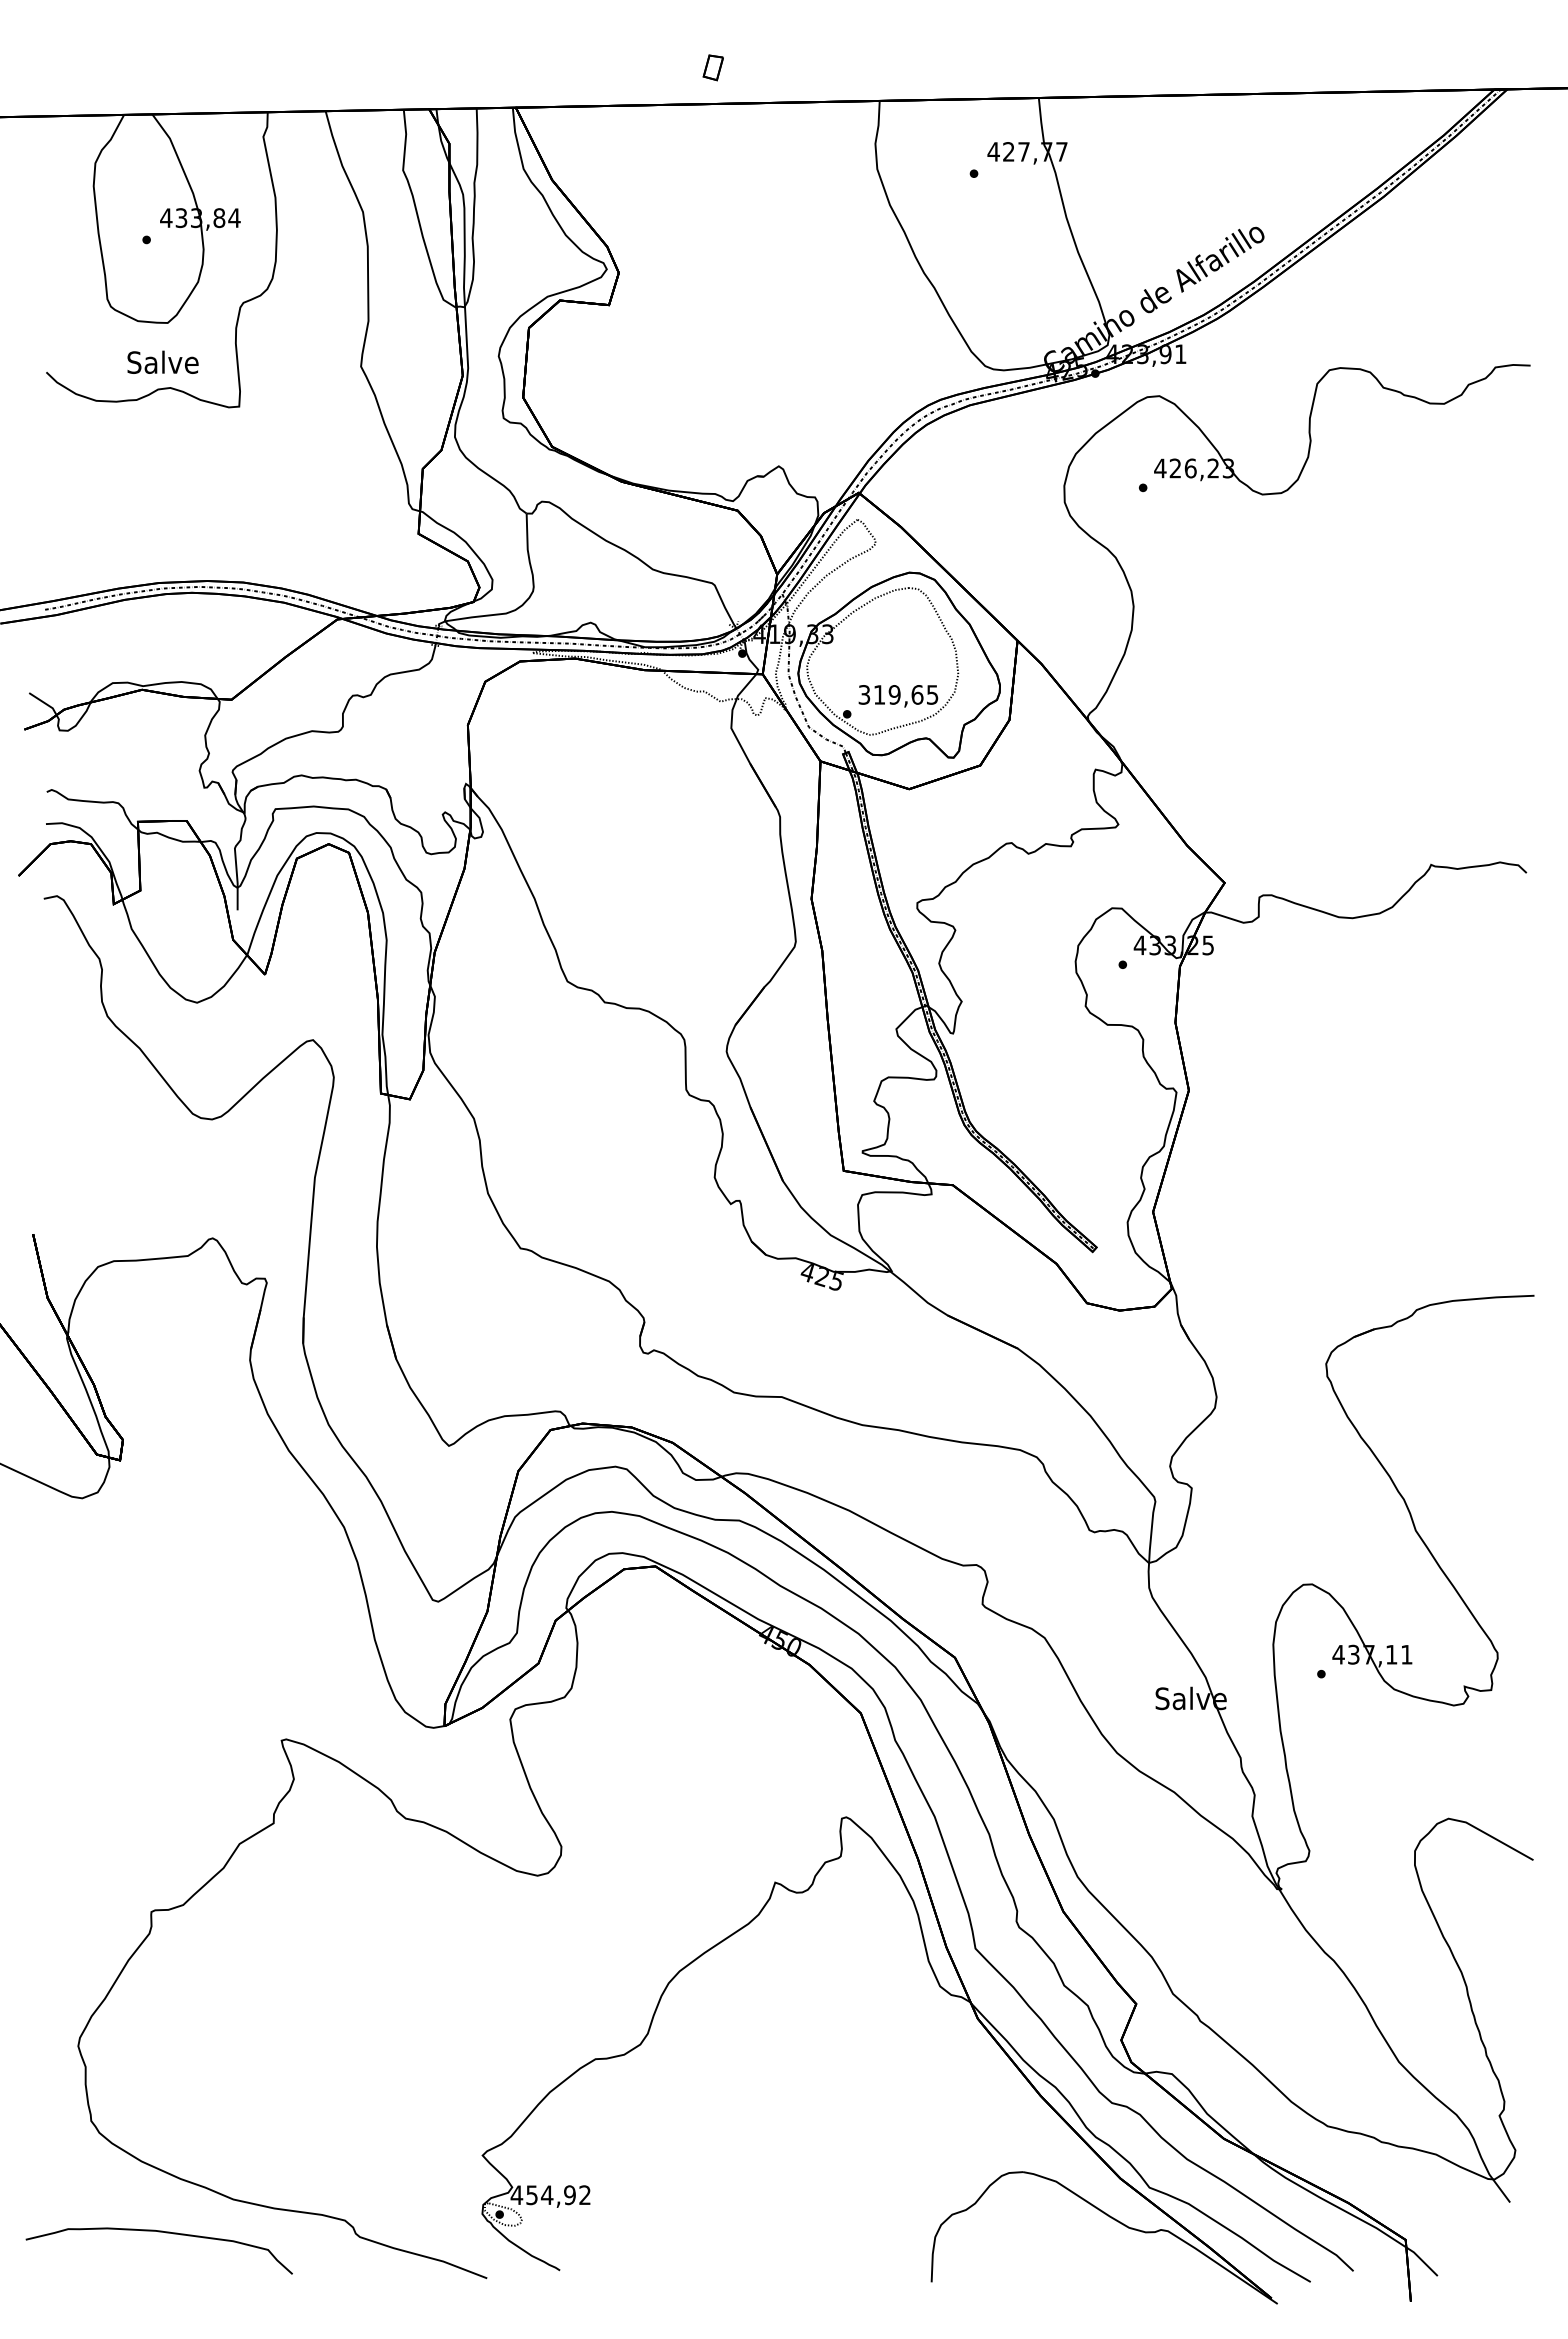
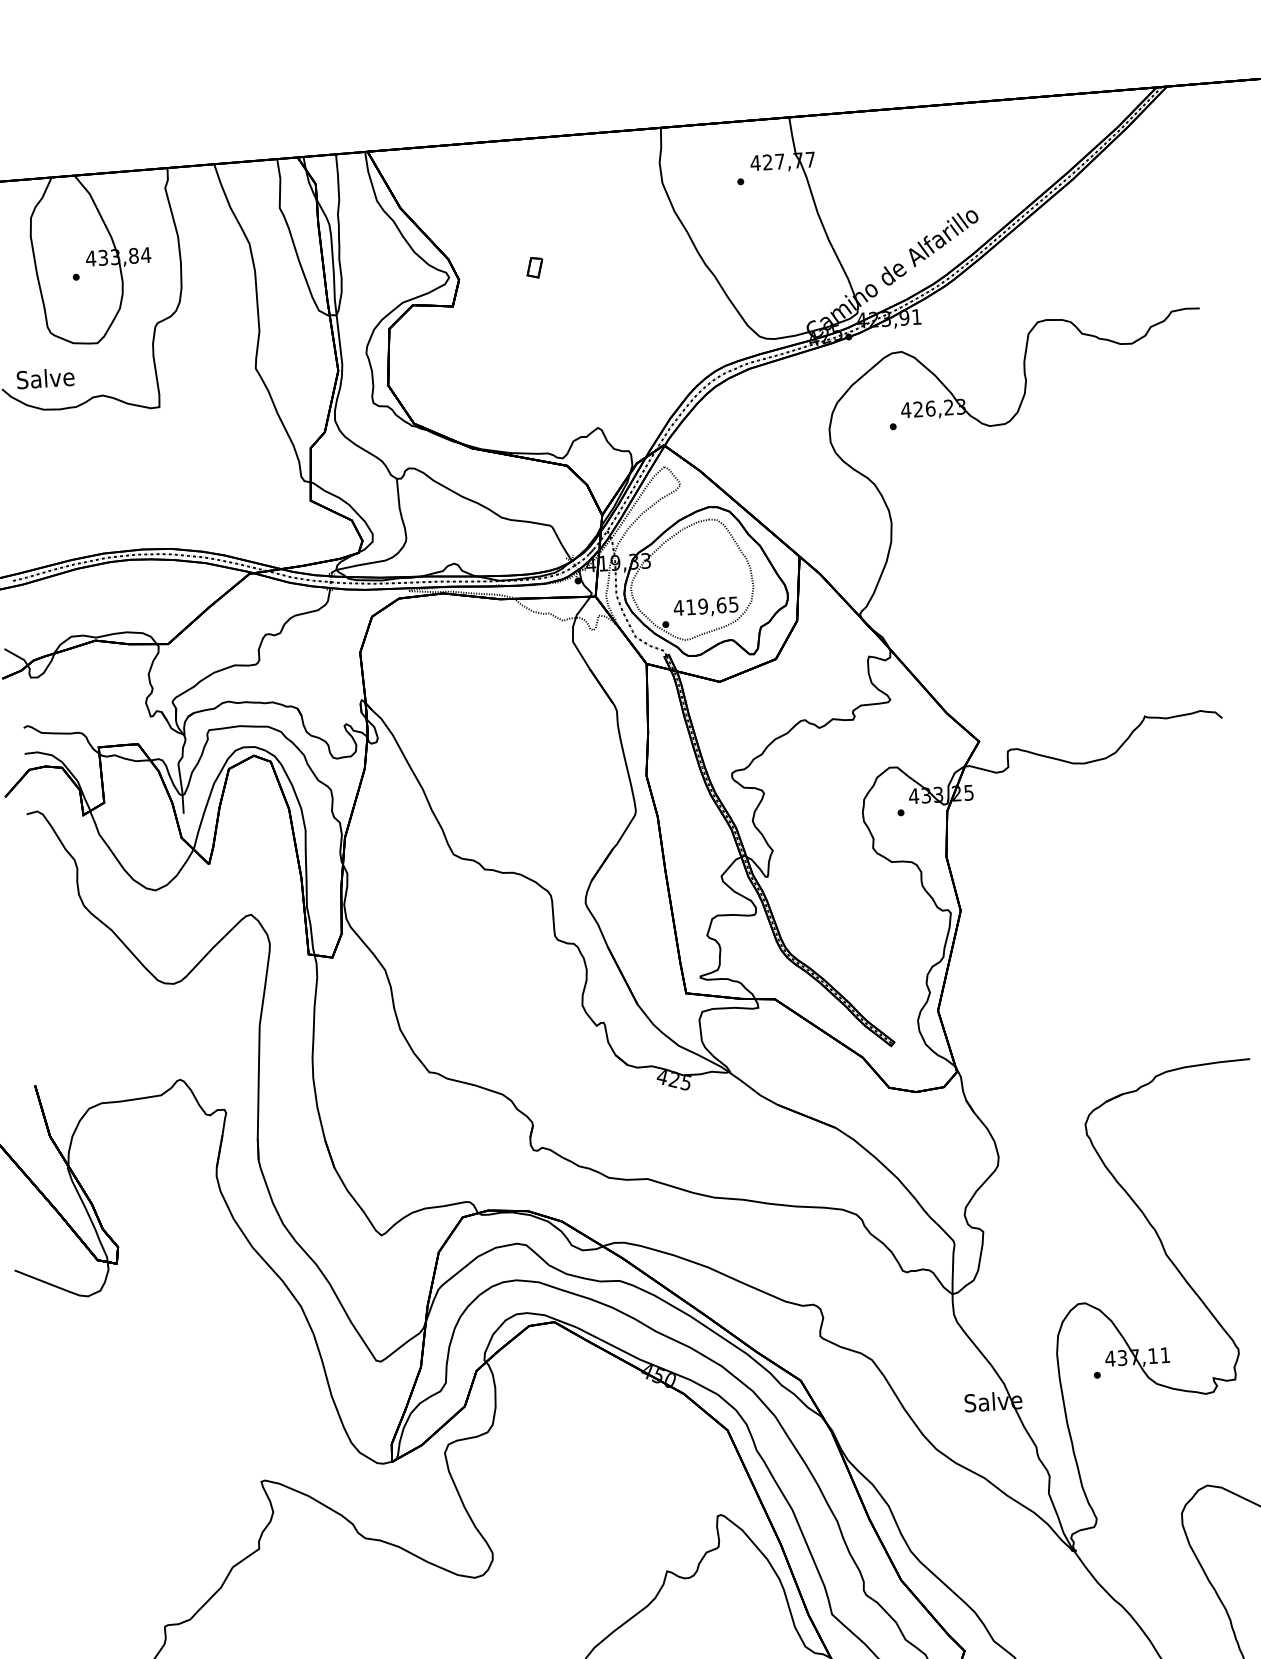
part: (712, 67) -> (534, 267), moved
text: (162, 361) -> (45, 377), moved
text: (864, 694) -> (678, 607), 319,65 -> 419,65

